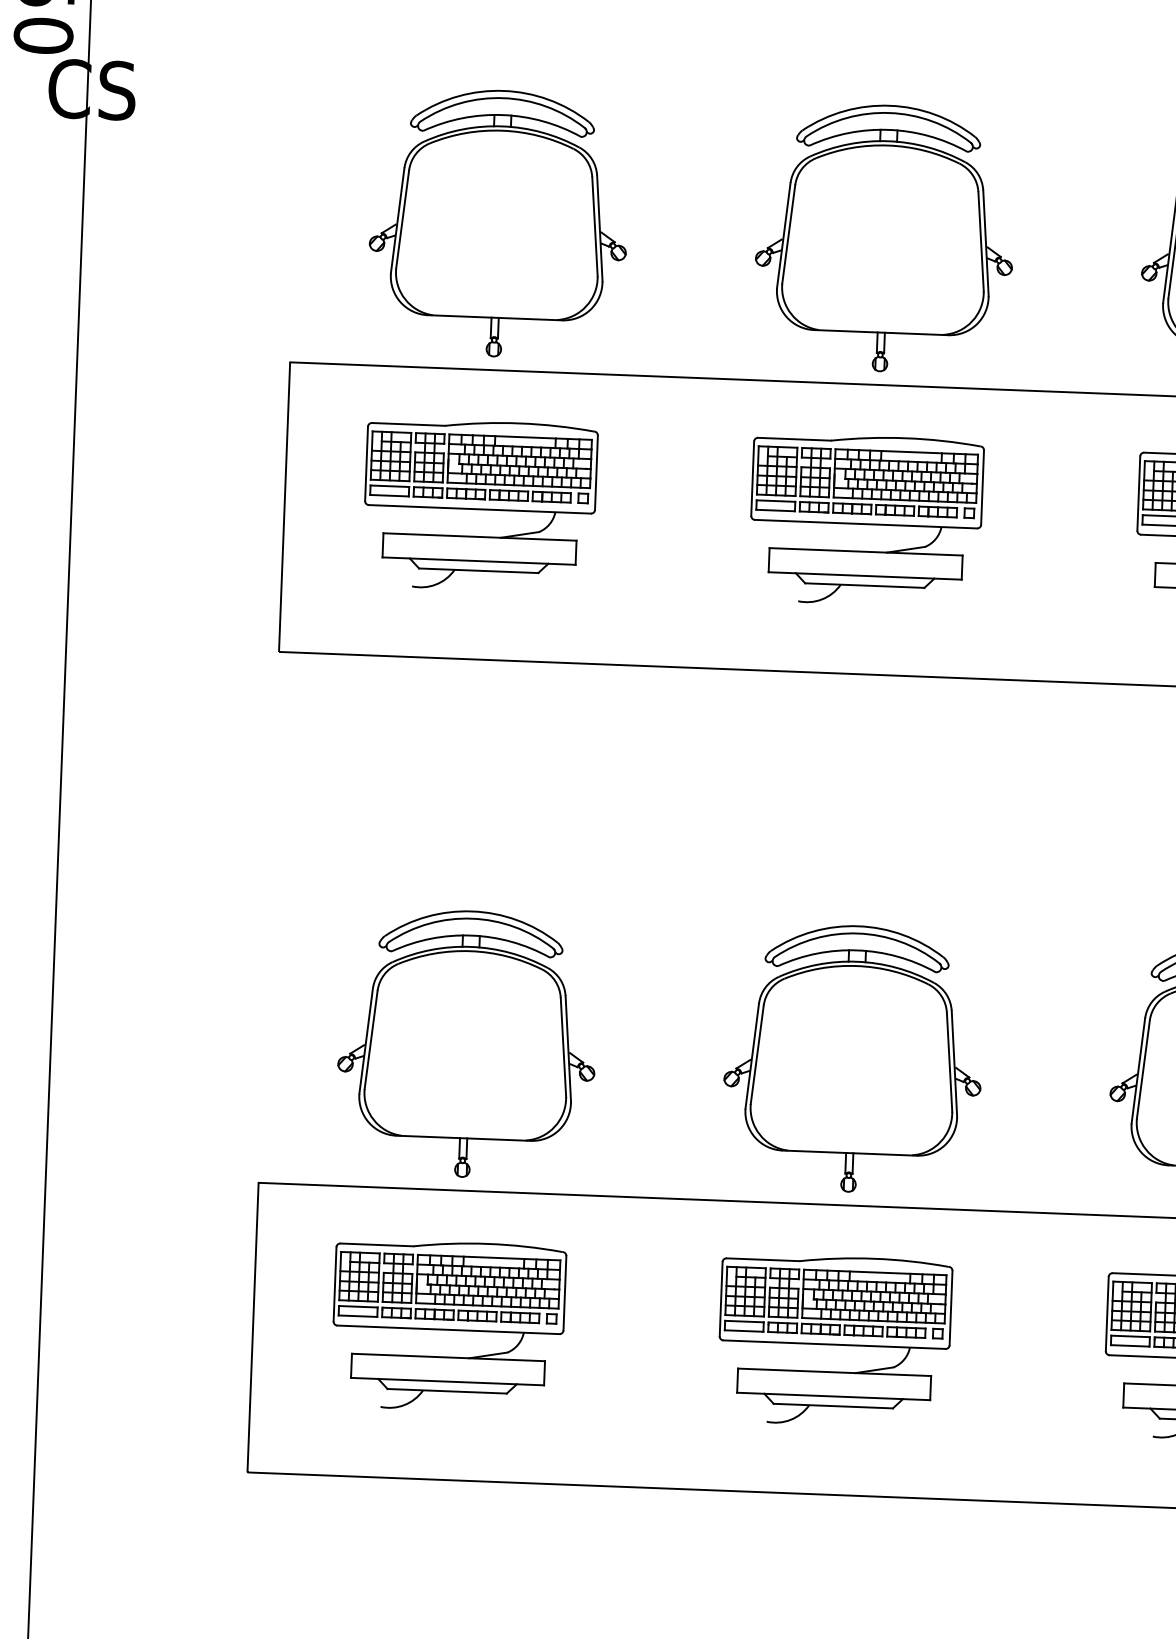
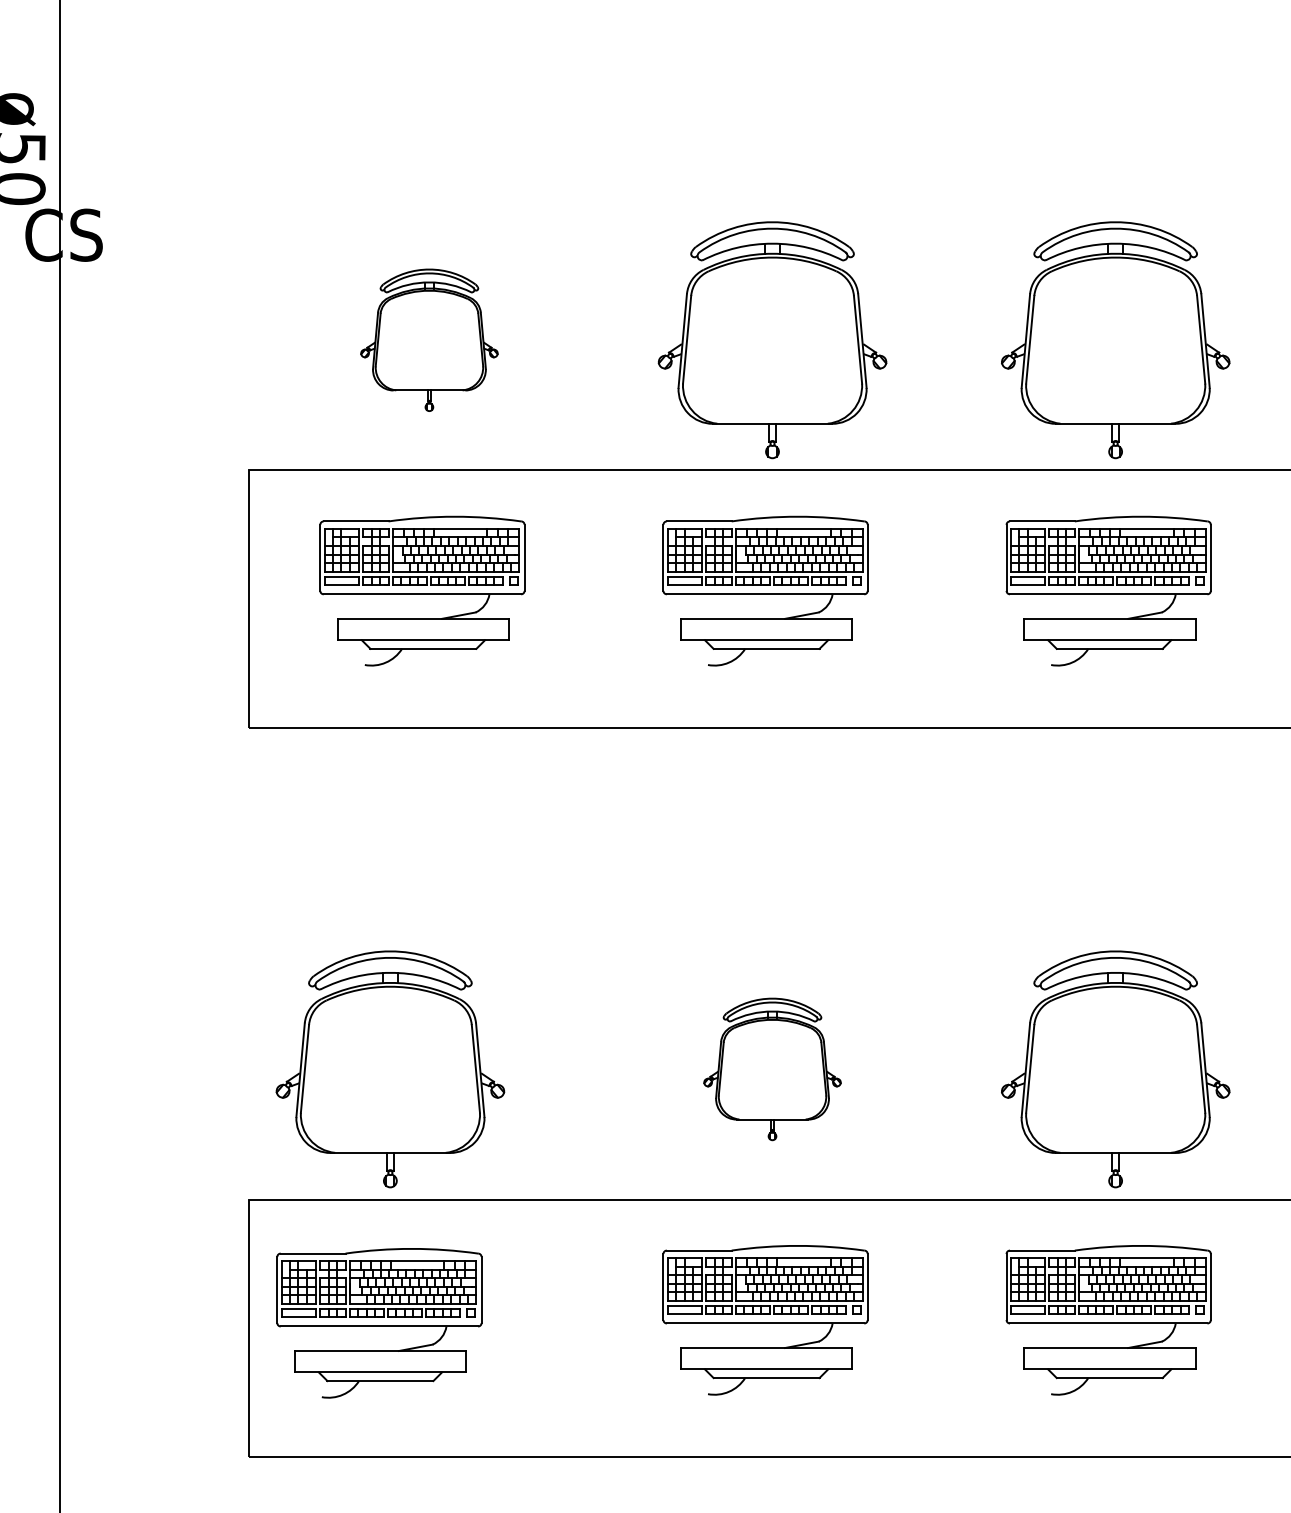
part: (498, 224) -> (429, 340), size x0.6
part: (467, 1044) -> (390, 1069), moved
part: (853, 1059) -> (772, 1069), size x0.6
part: (448, 1326) -> (379, 1323), moved

